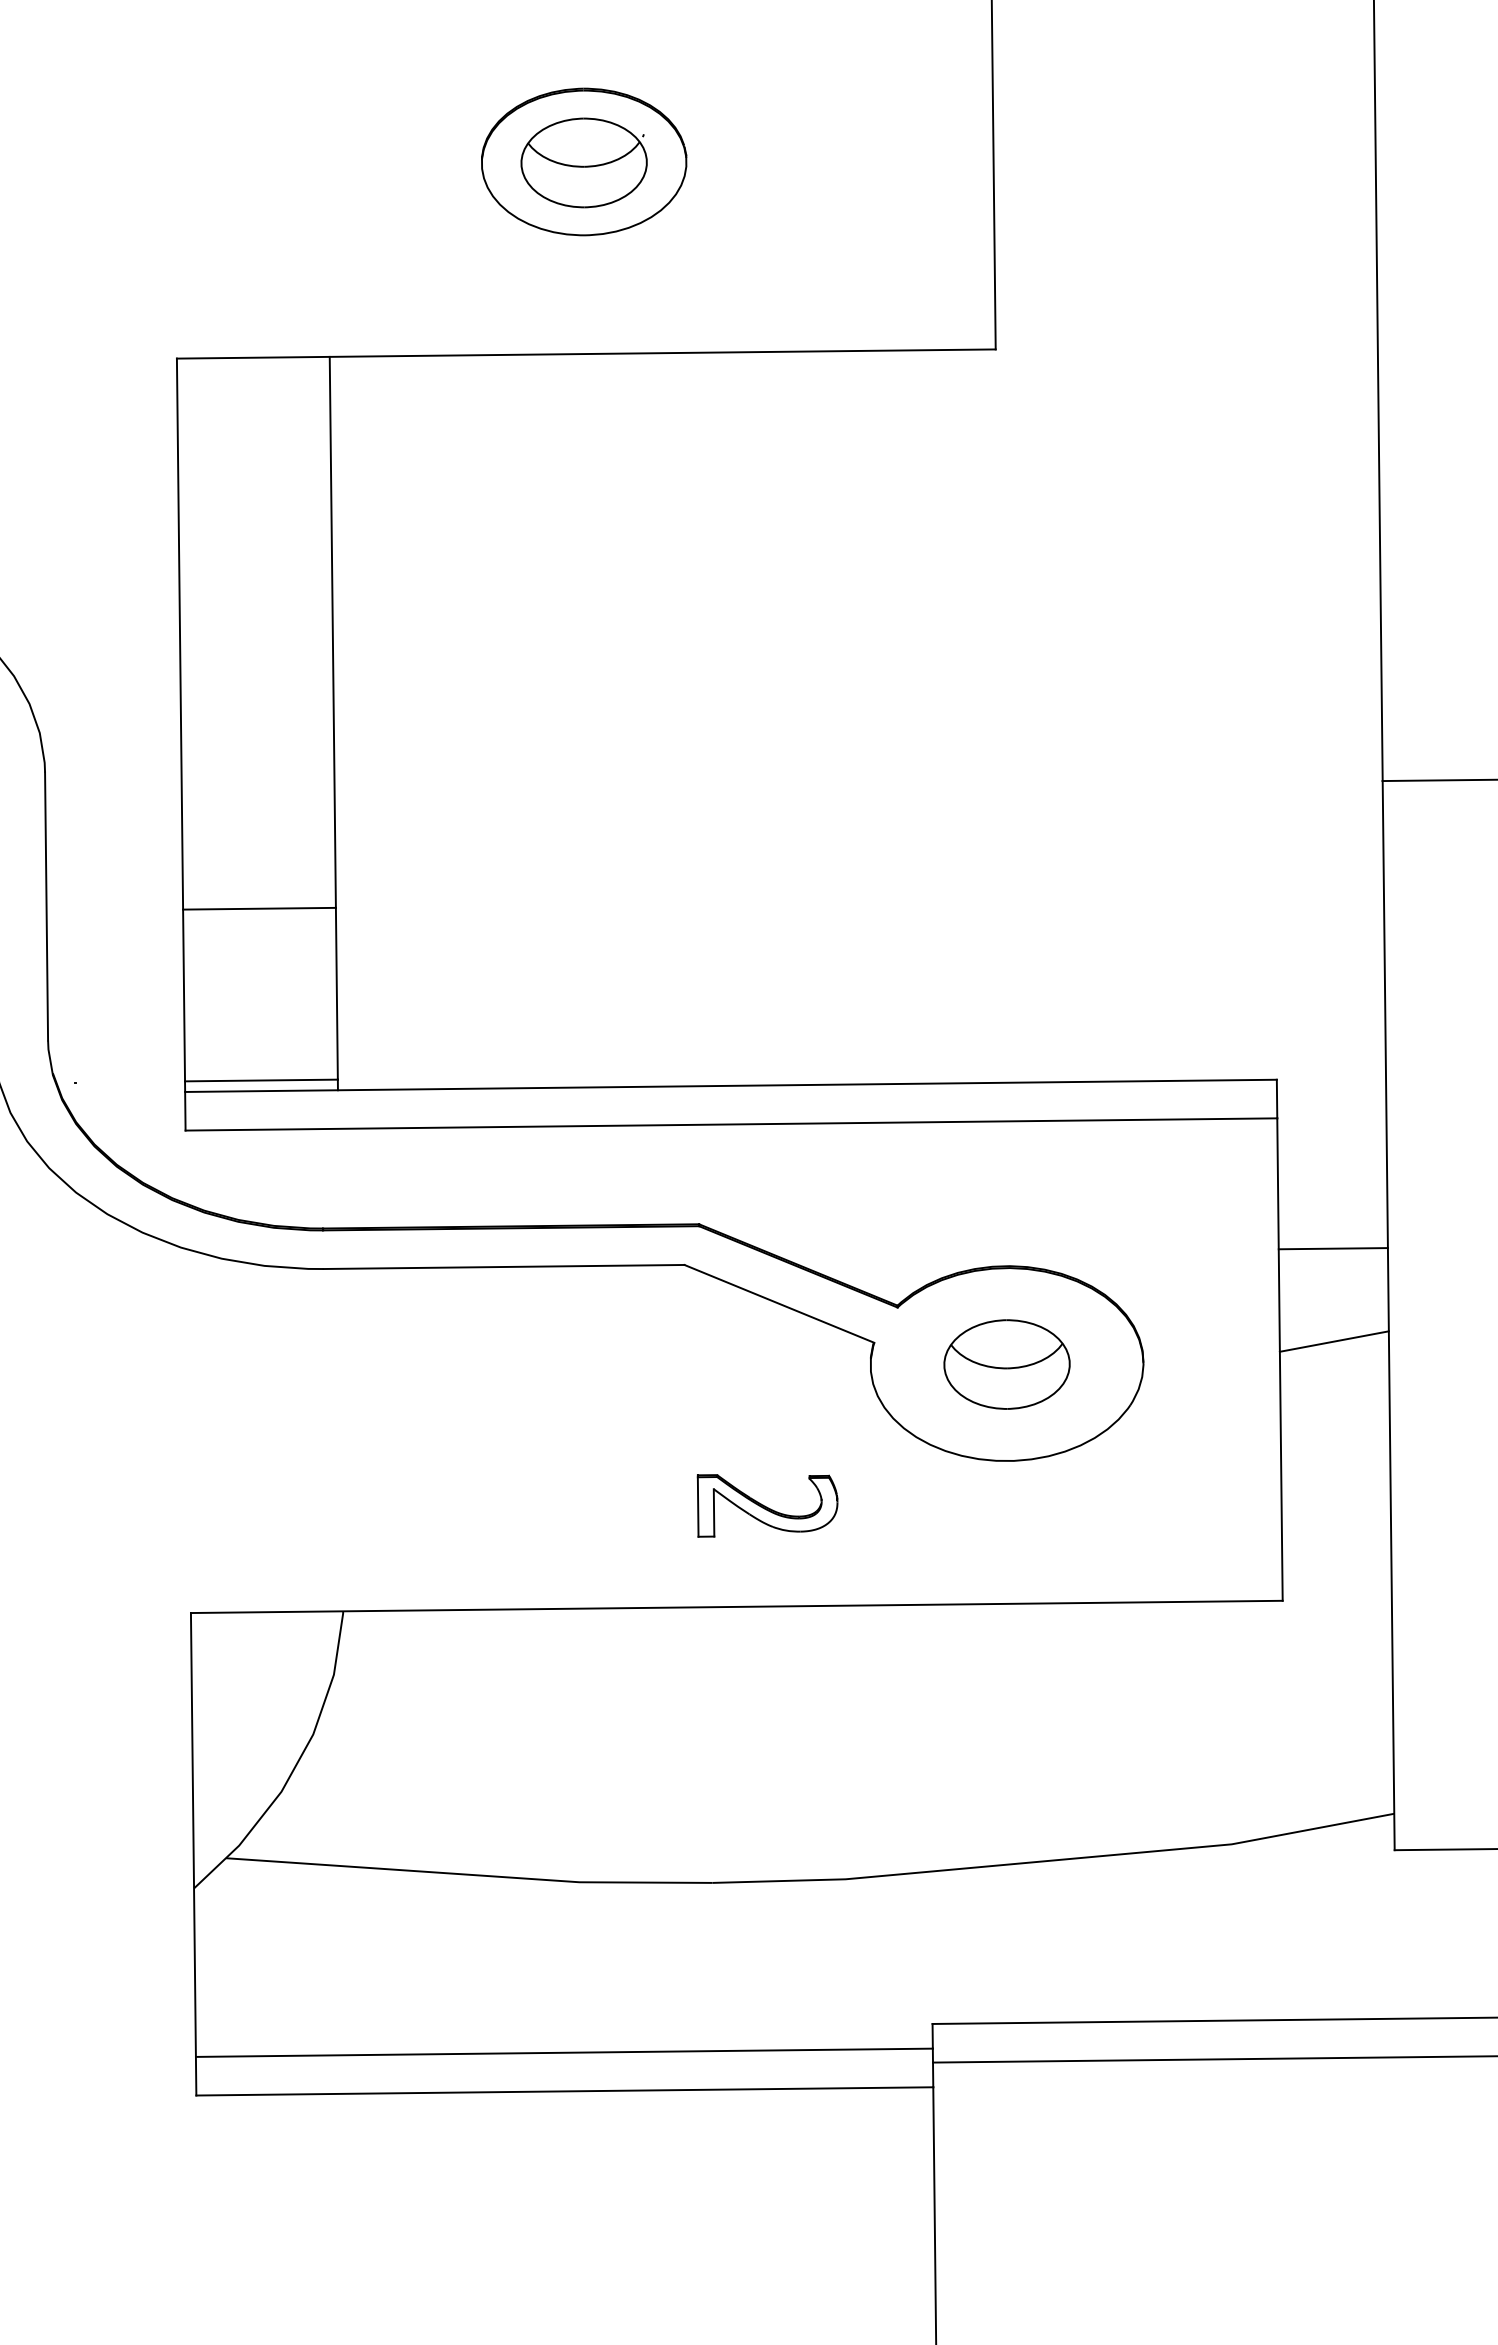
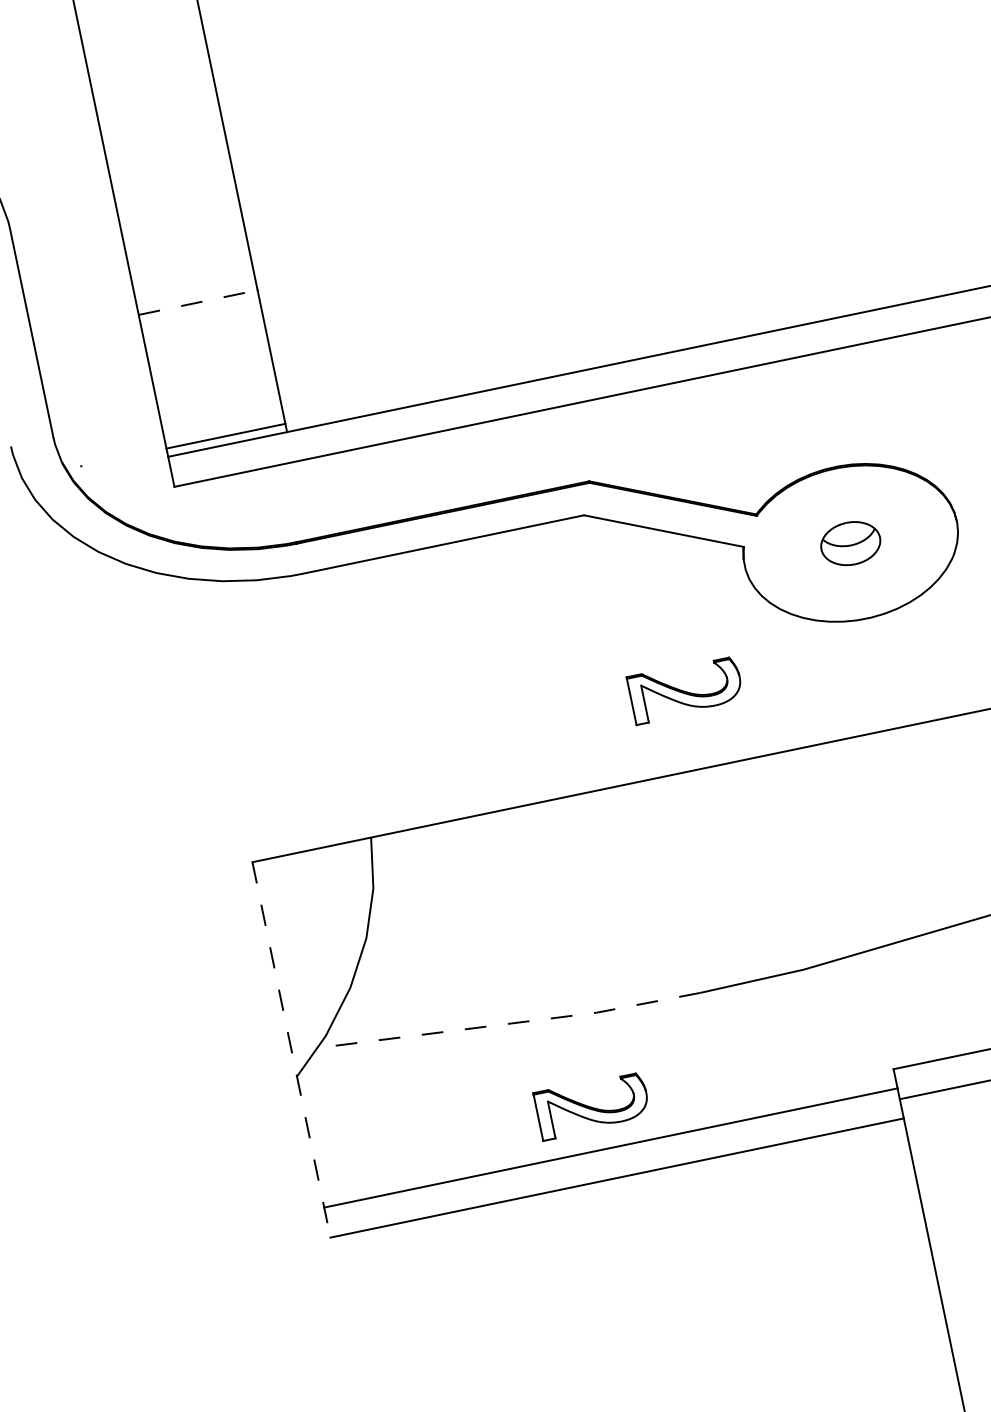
line: (260, 908) -> (198, 302), solid -> dashed
part: (1006, 1364) -> (850, 543), size x0.6
line: (193, 1854) -> (291, 1050), solid -> dashed
line: (469, 1874) -> (509, 1023), solid -> dashed
part: (551, 1996) -> (592, 1106), added

